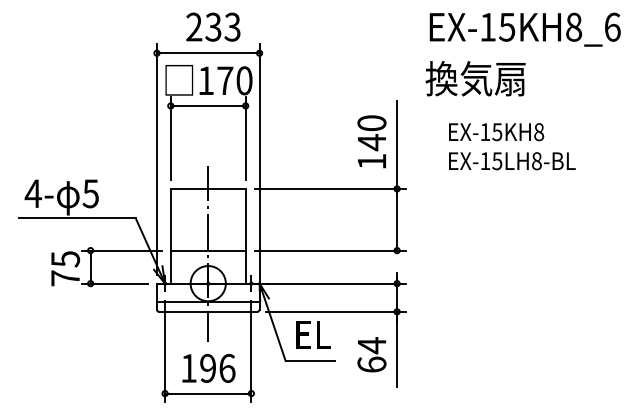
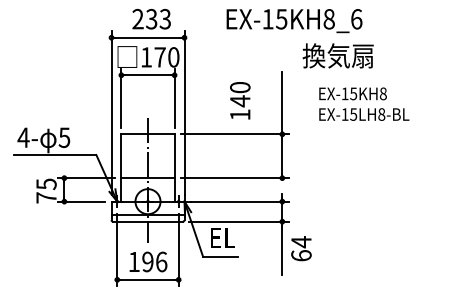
text: (524, 29) -> (294, 20), moved
text: (371, 141) -> (239, 100), moved
text: (371, 354) -> (301, 248), moved

